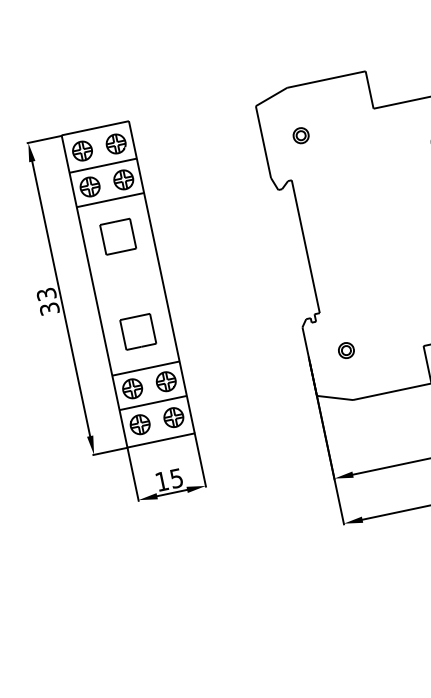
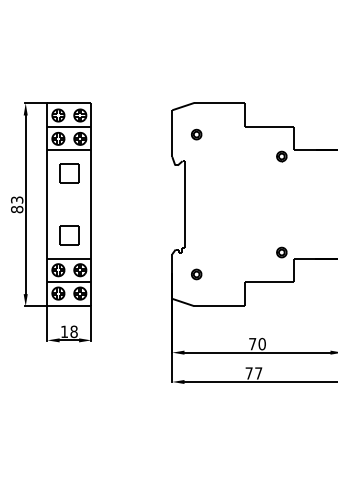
text: (50, 308) -> (17, 209), 33 -> 83
text: (175, 478) -> (73, 331), 15 -> 18

